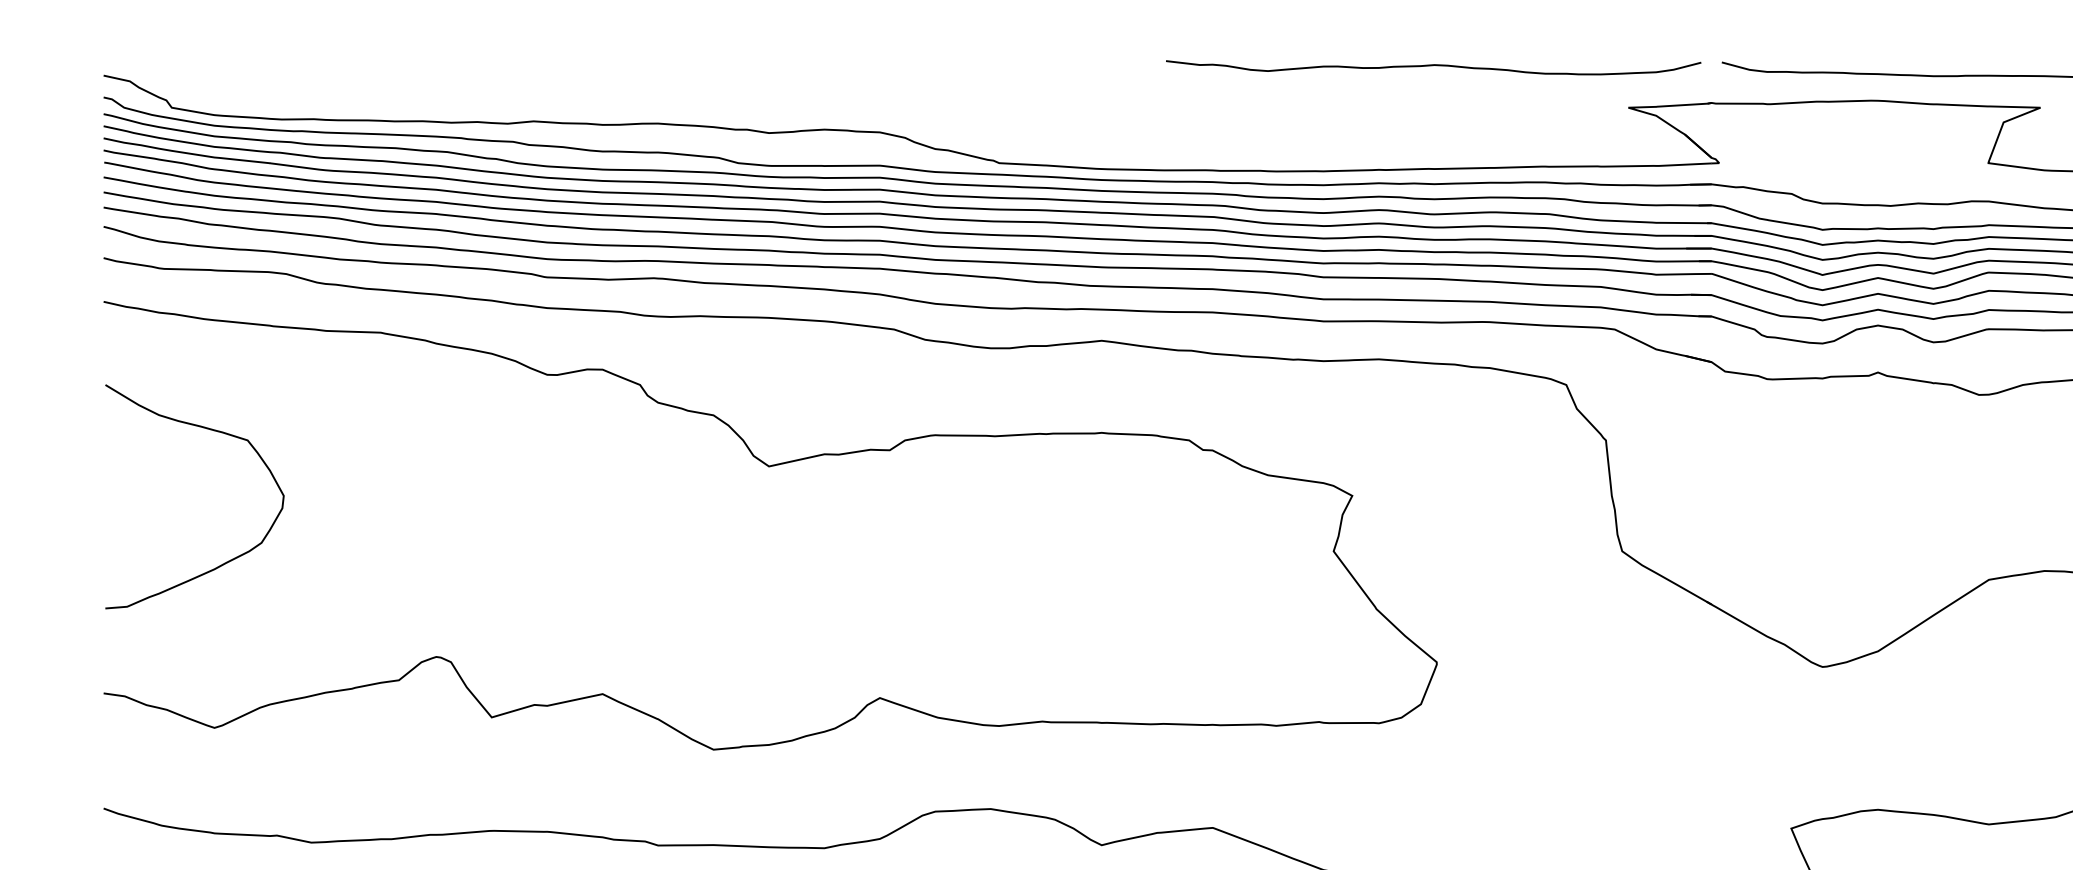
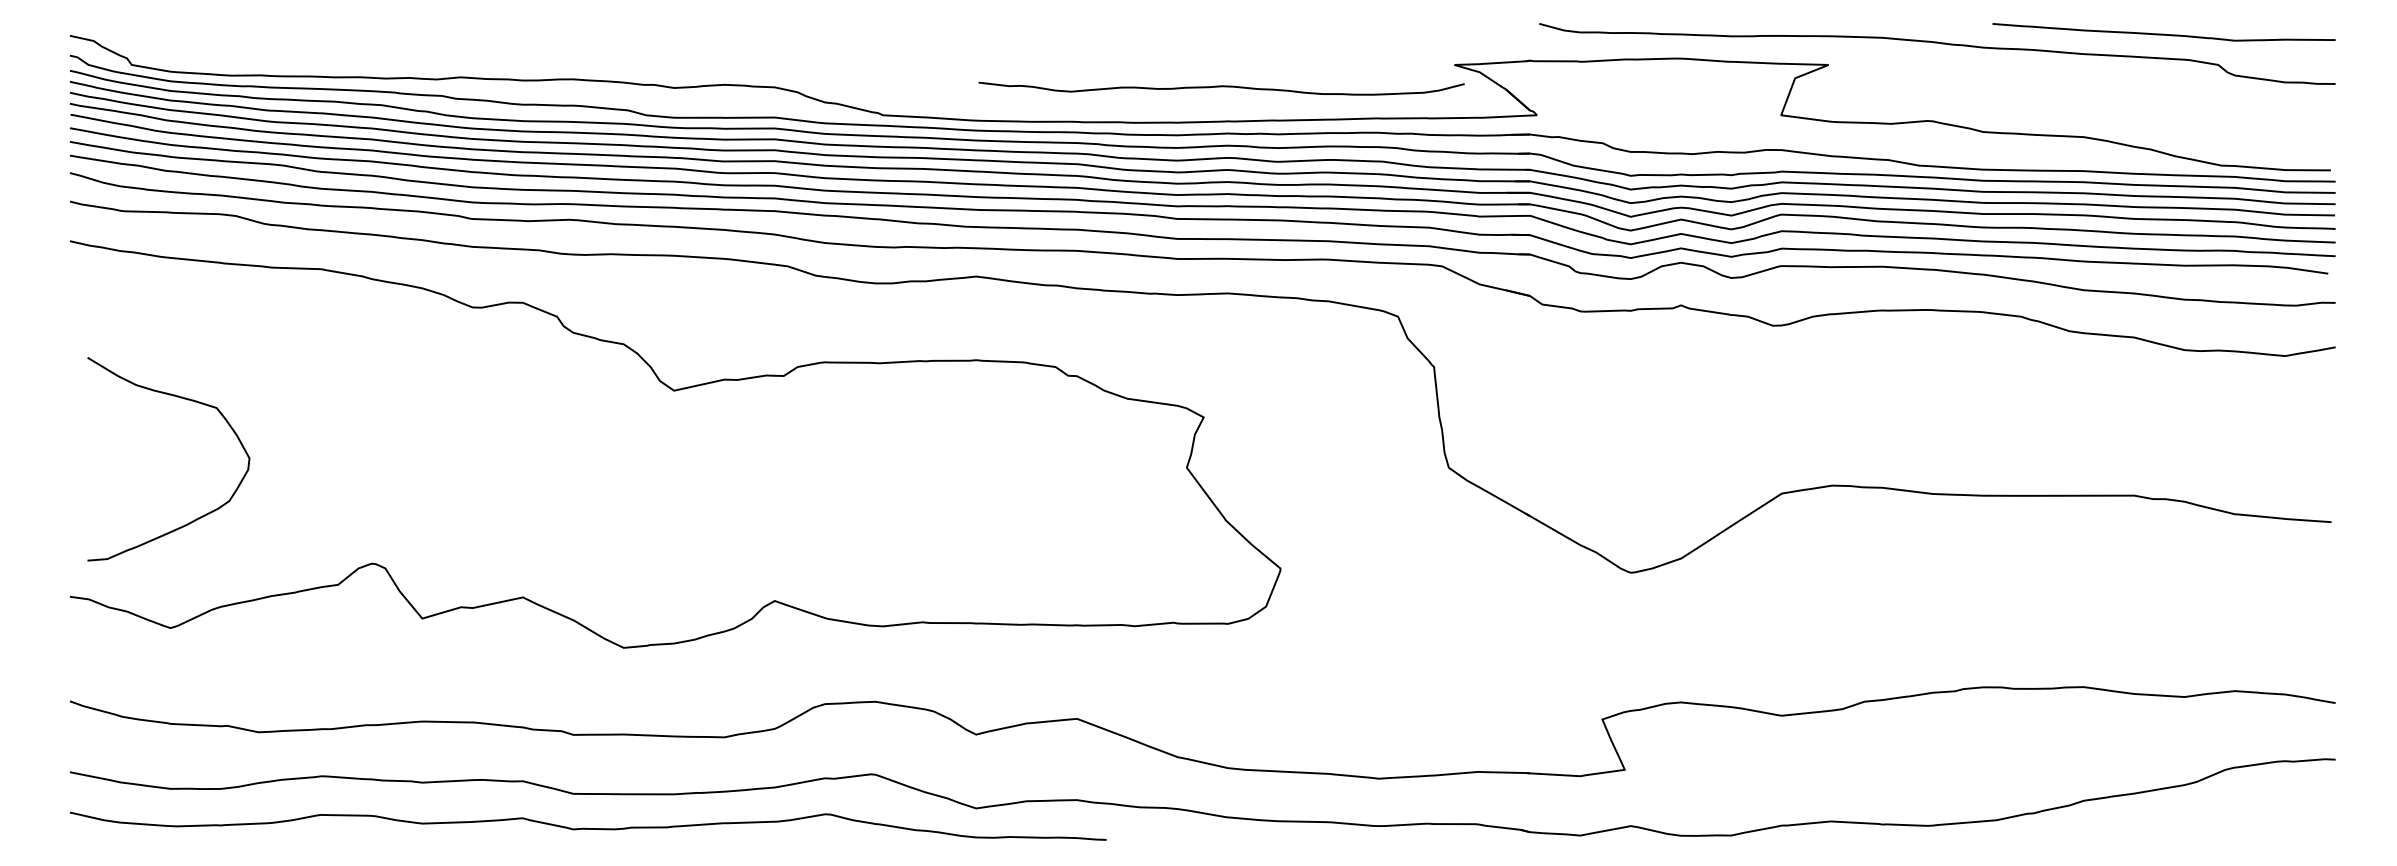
curve: (1433, 66) -> (1221, 87), moved
curve: (215, 432) -> (187, 400), moved

